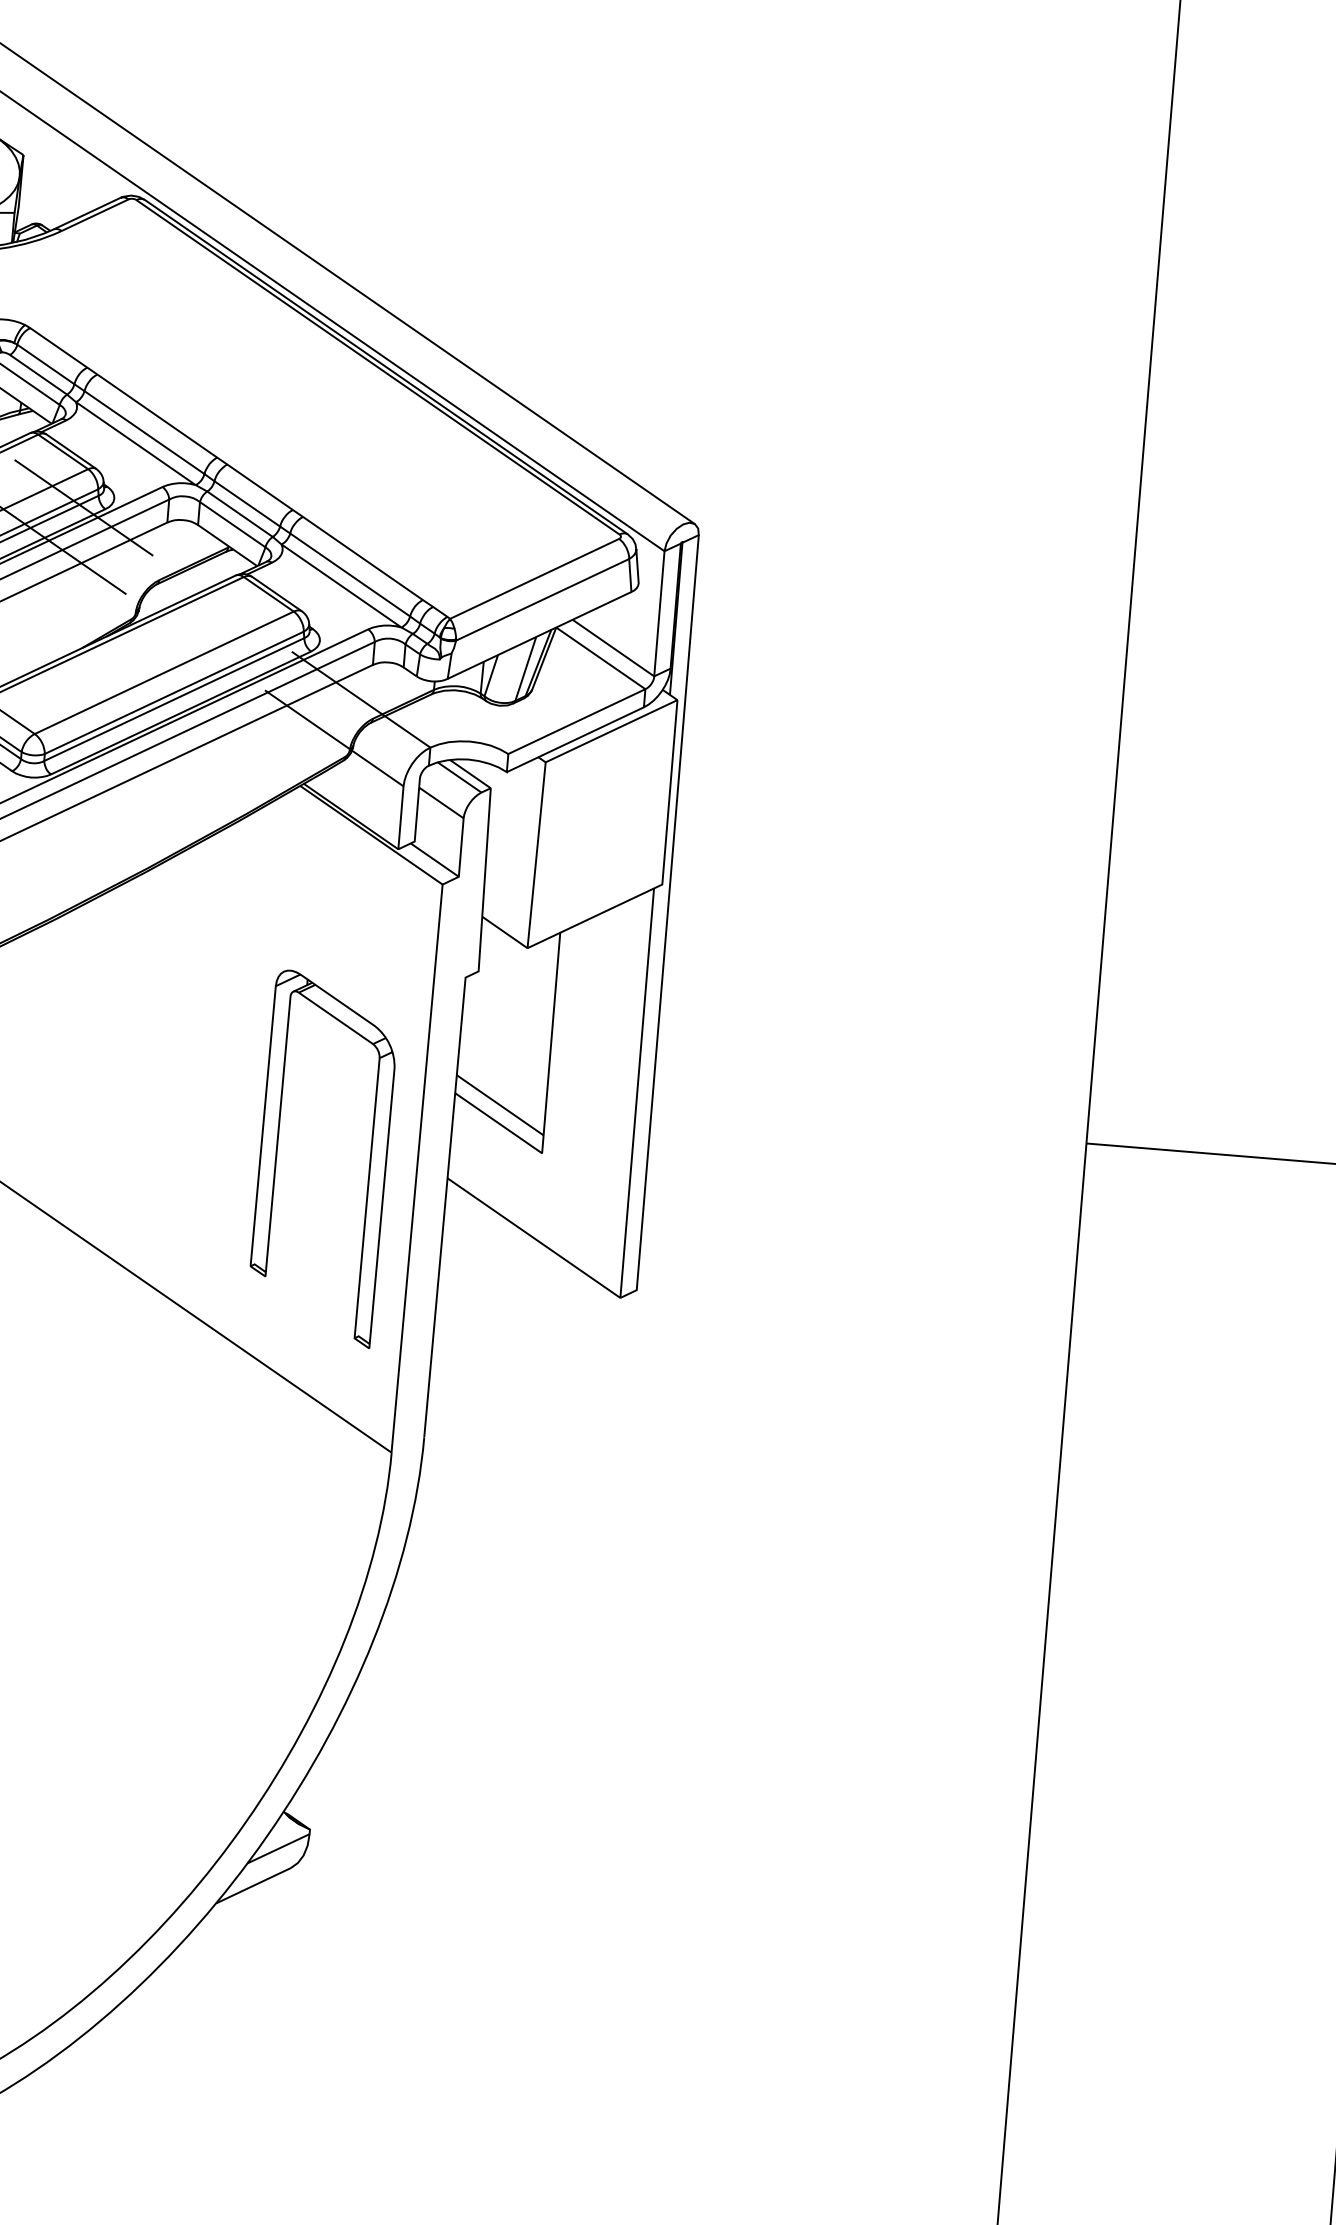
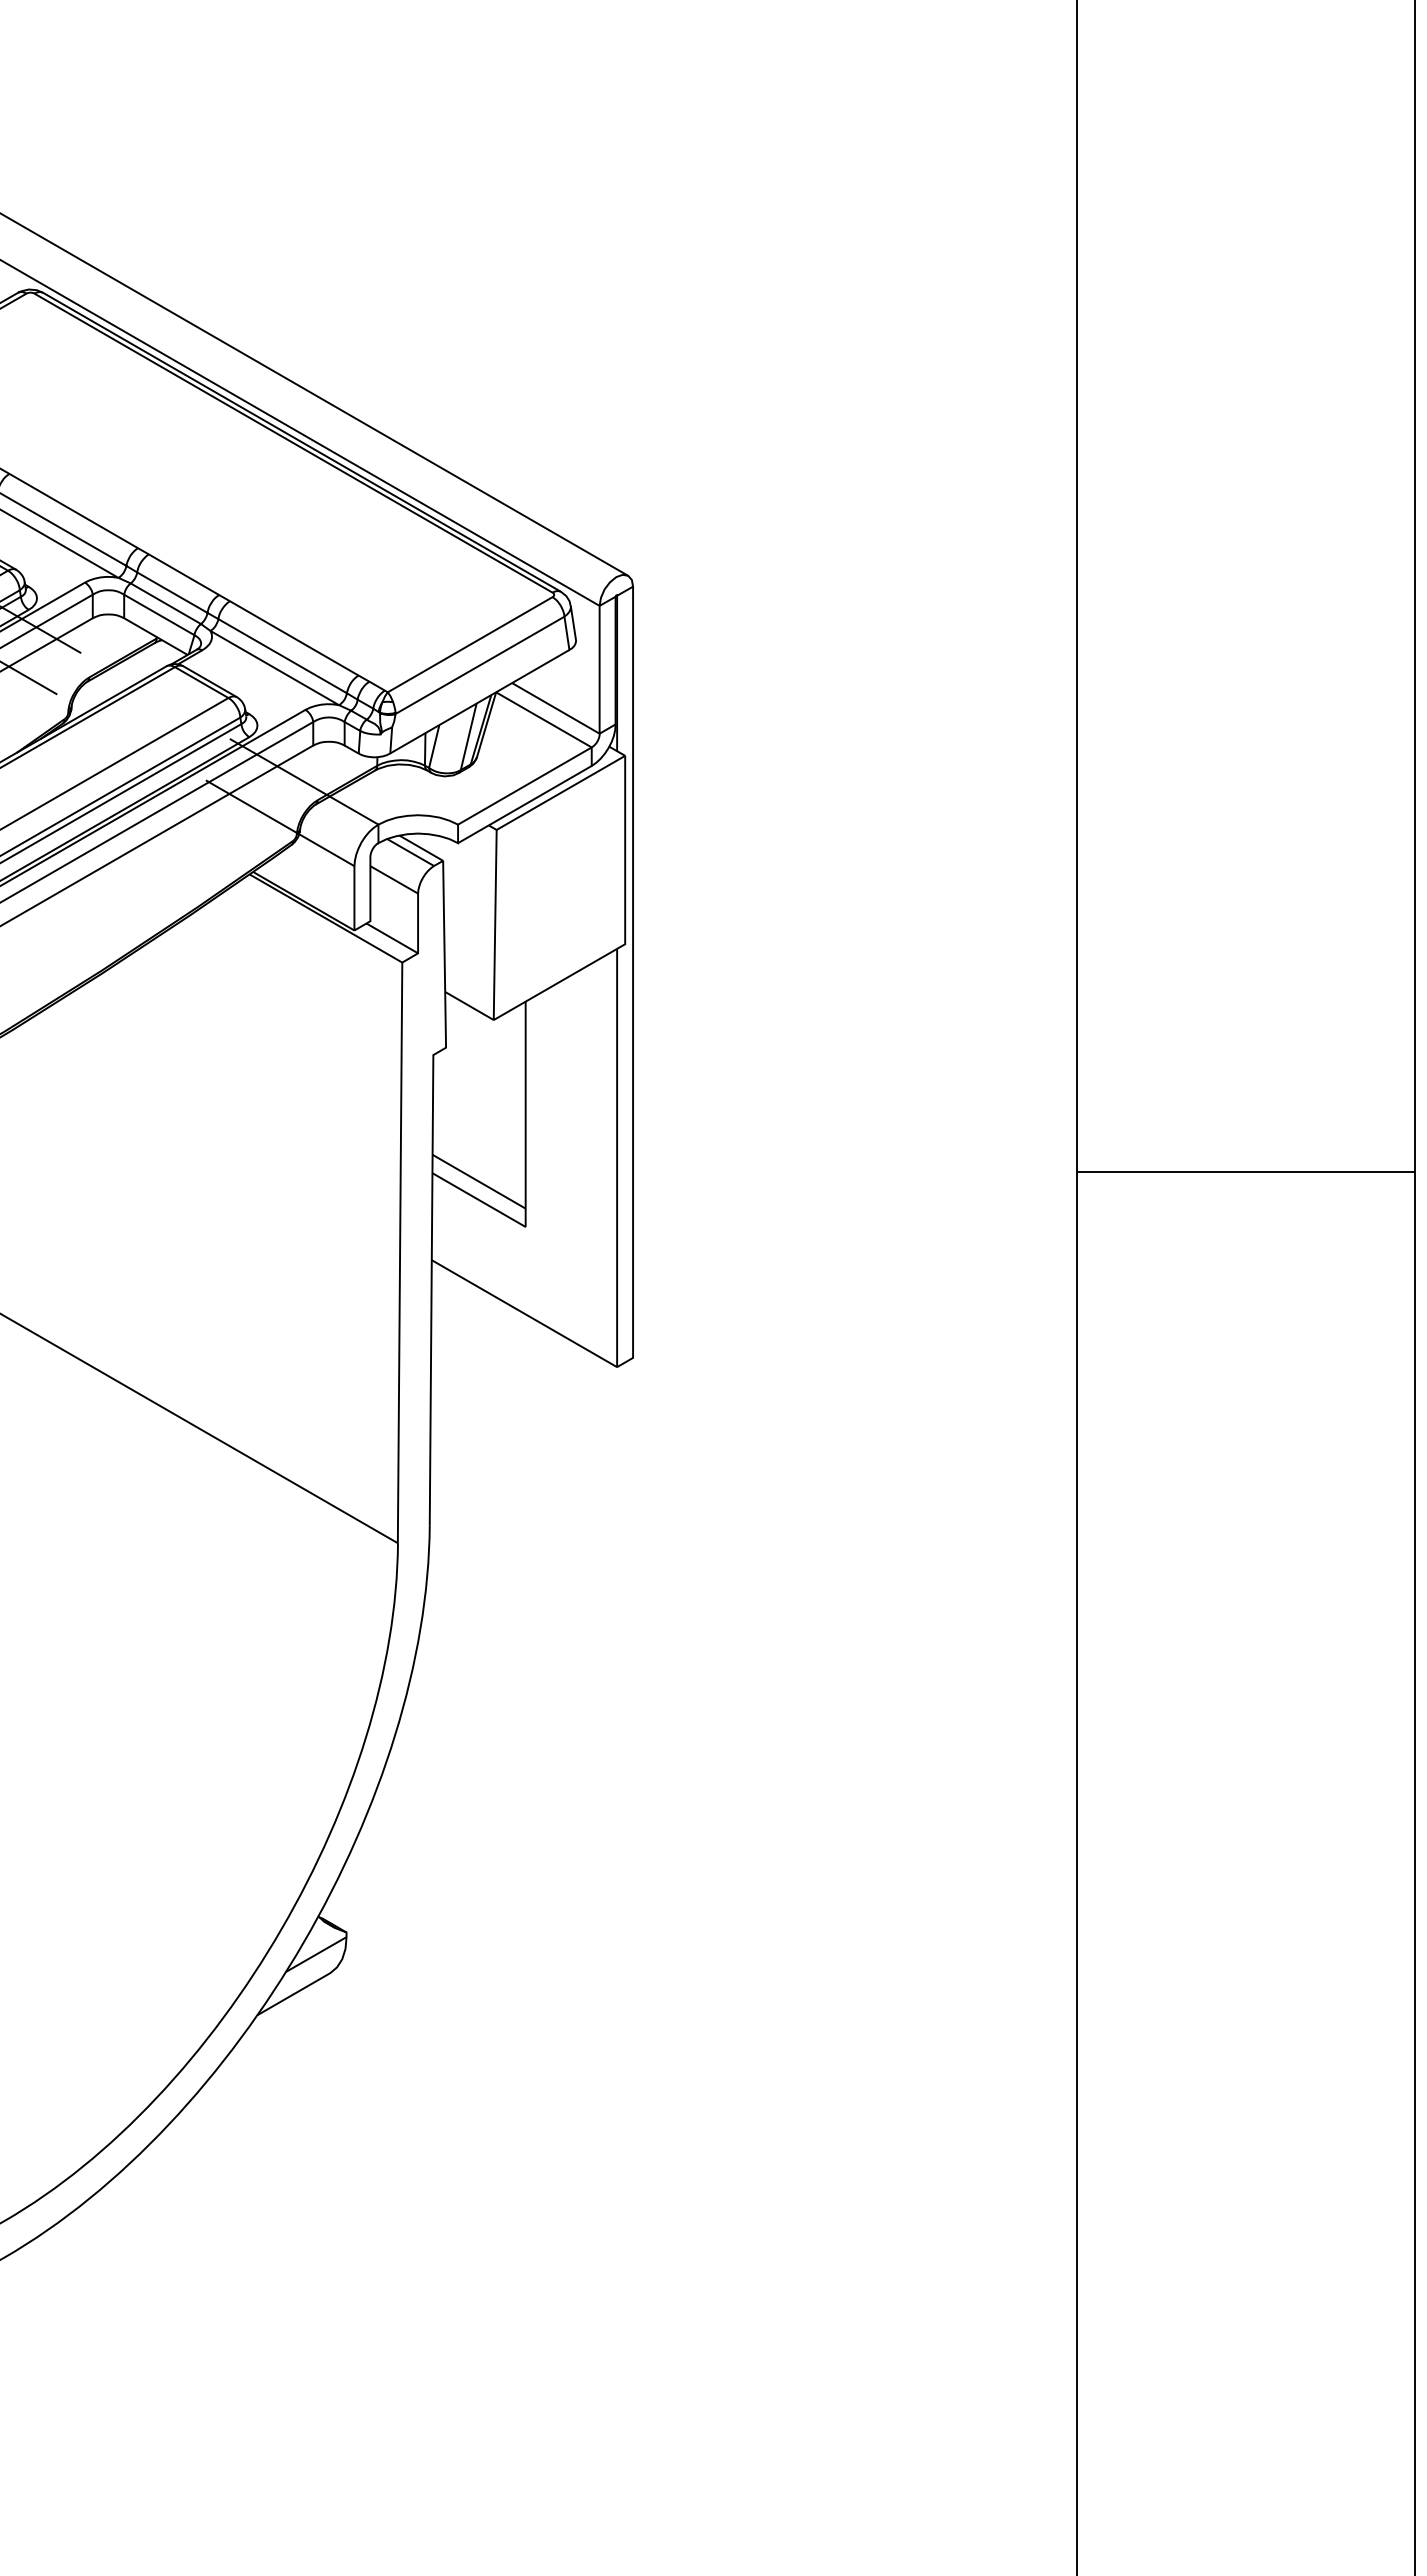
part: (277, 1154) -> (257, 1250), removed

